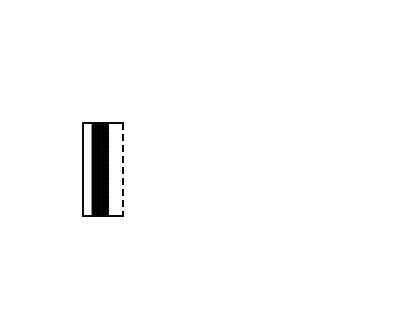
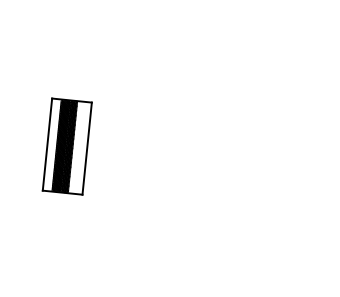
line: (122, 170) -> (86, 149), dashed -> solid

